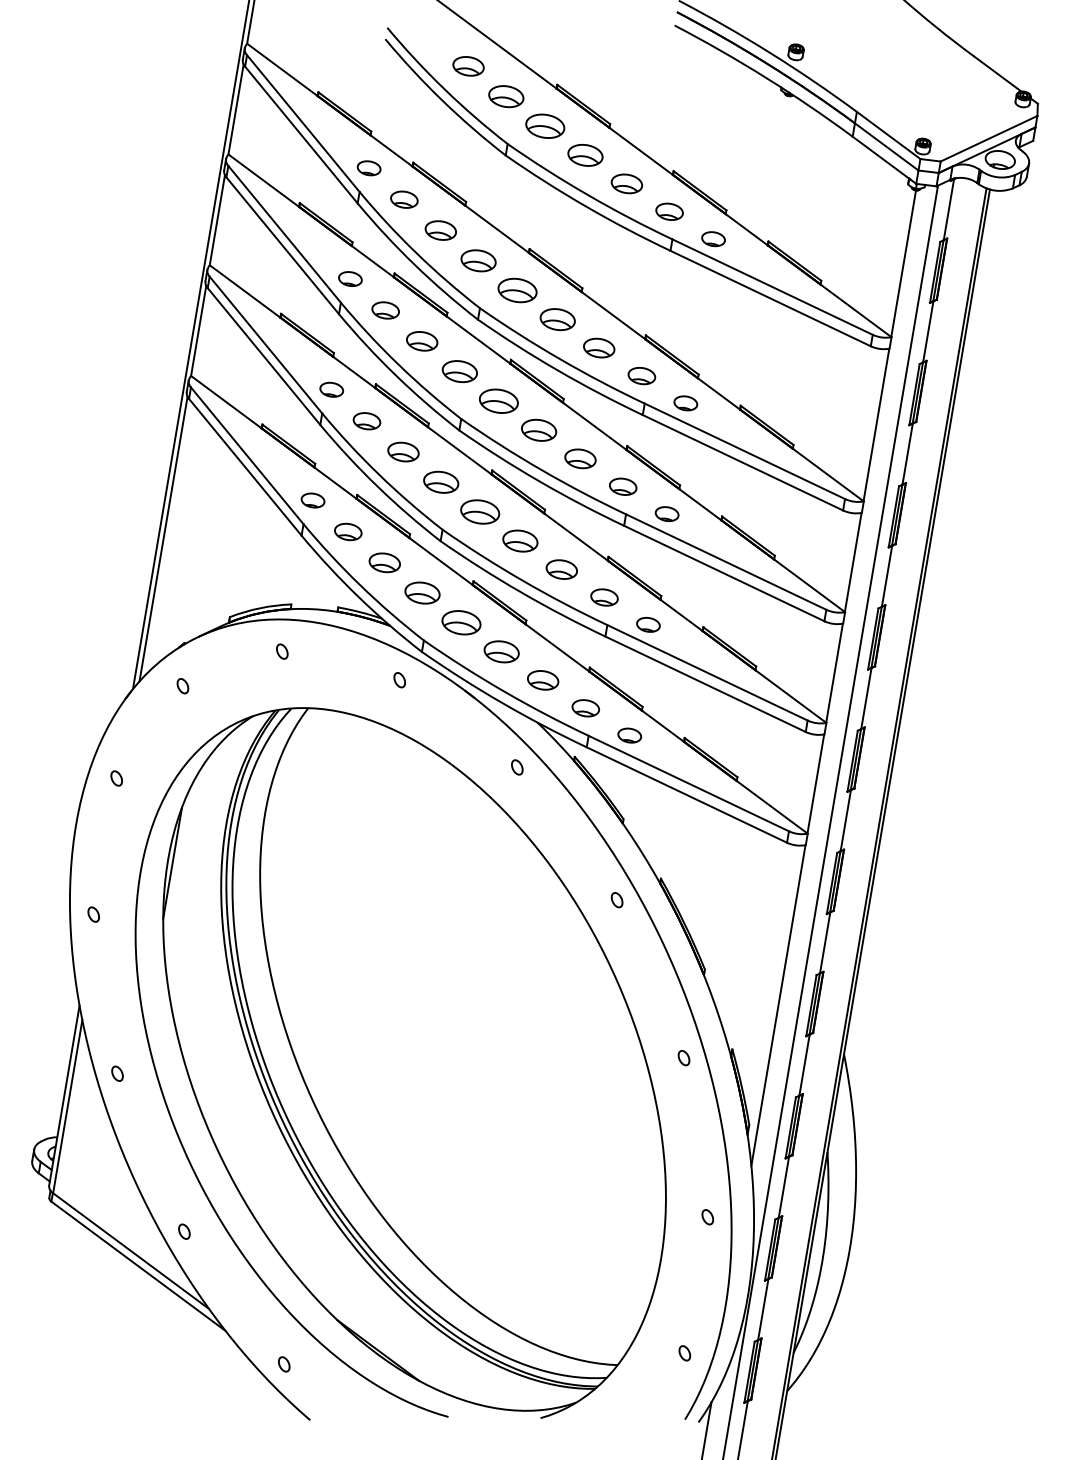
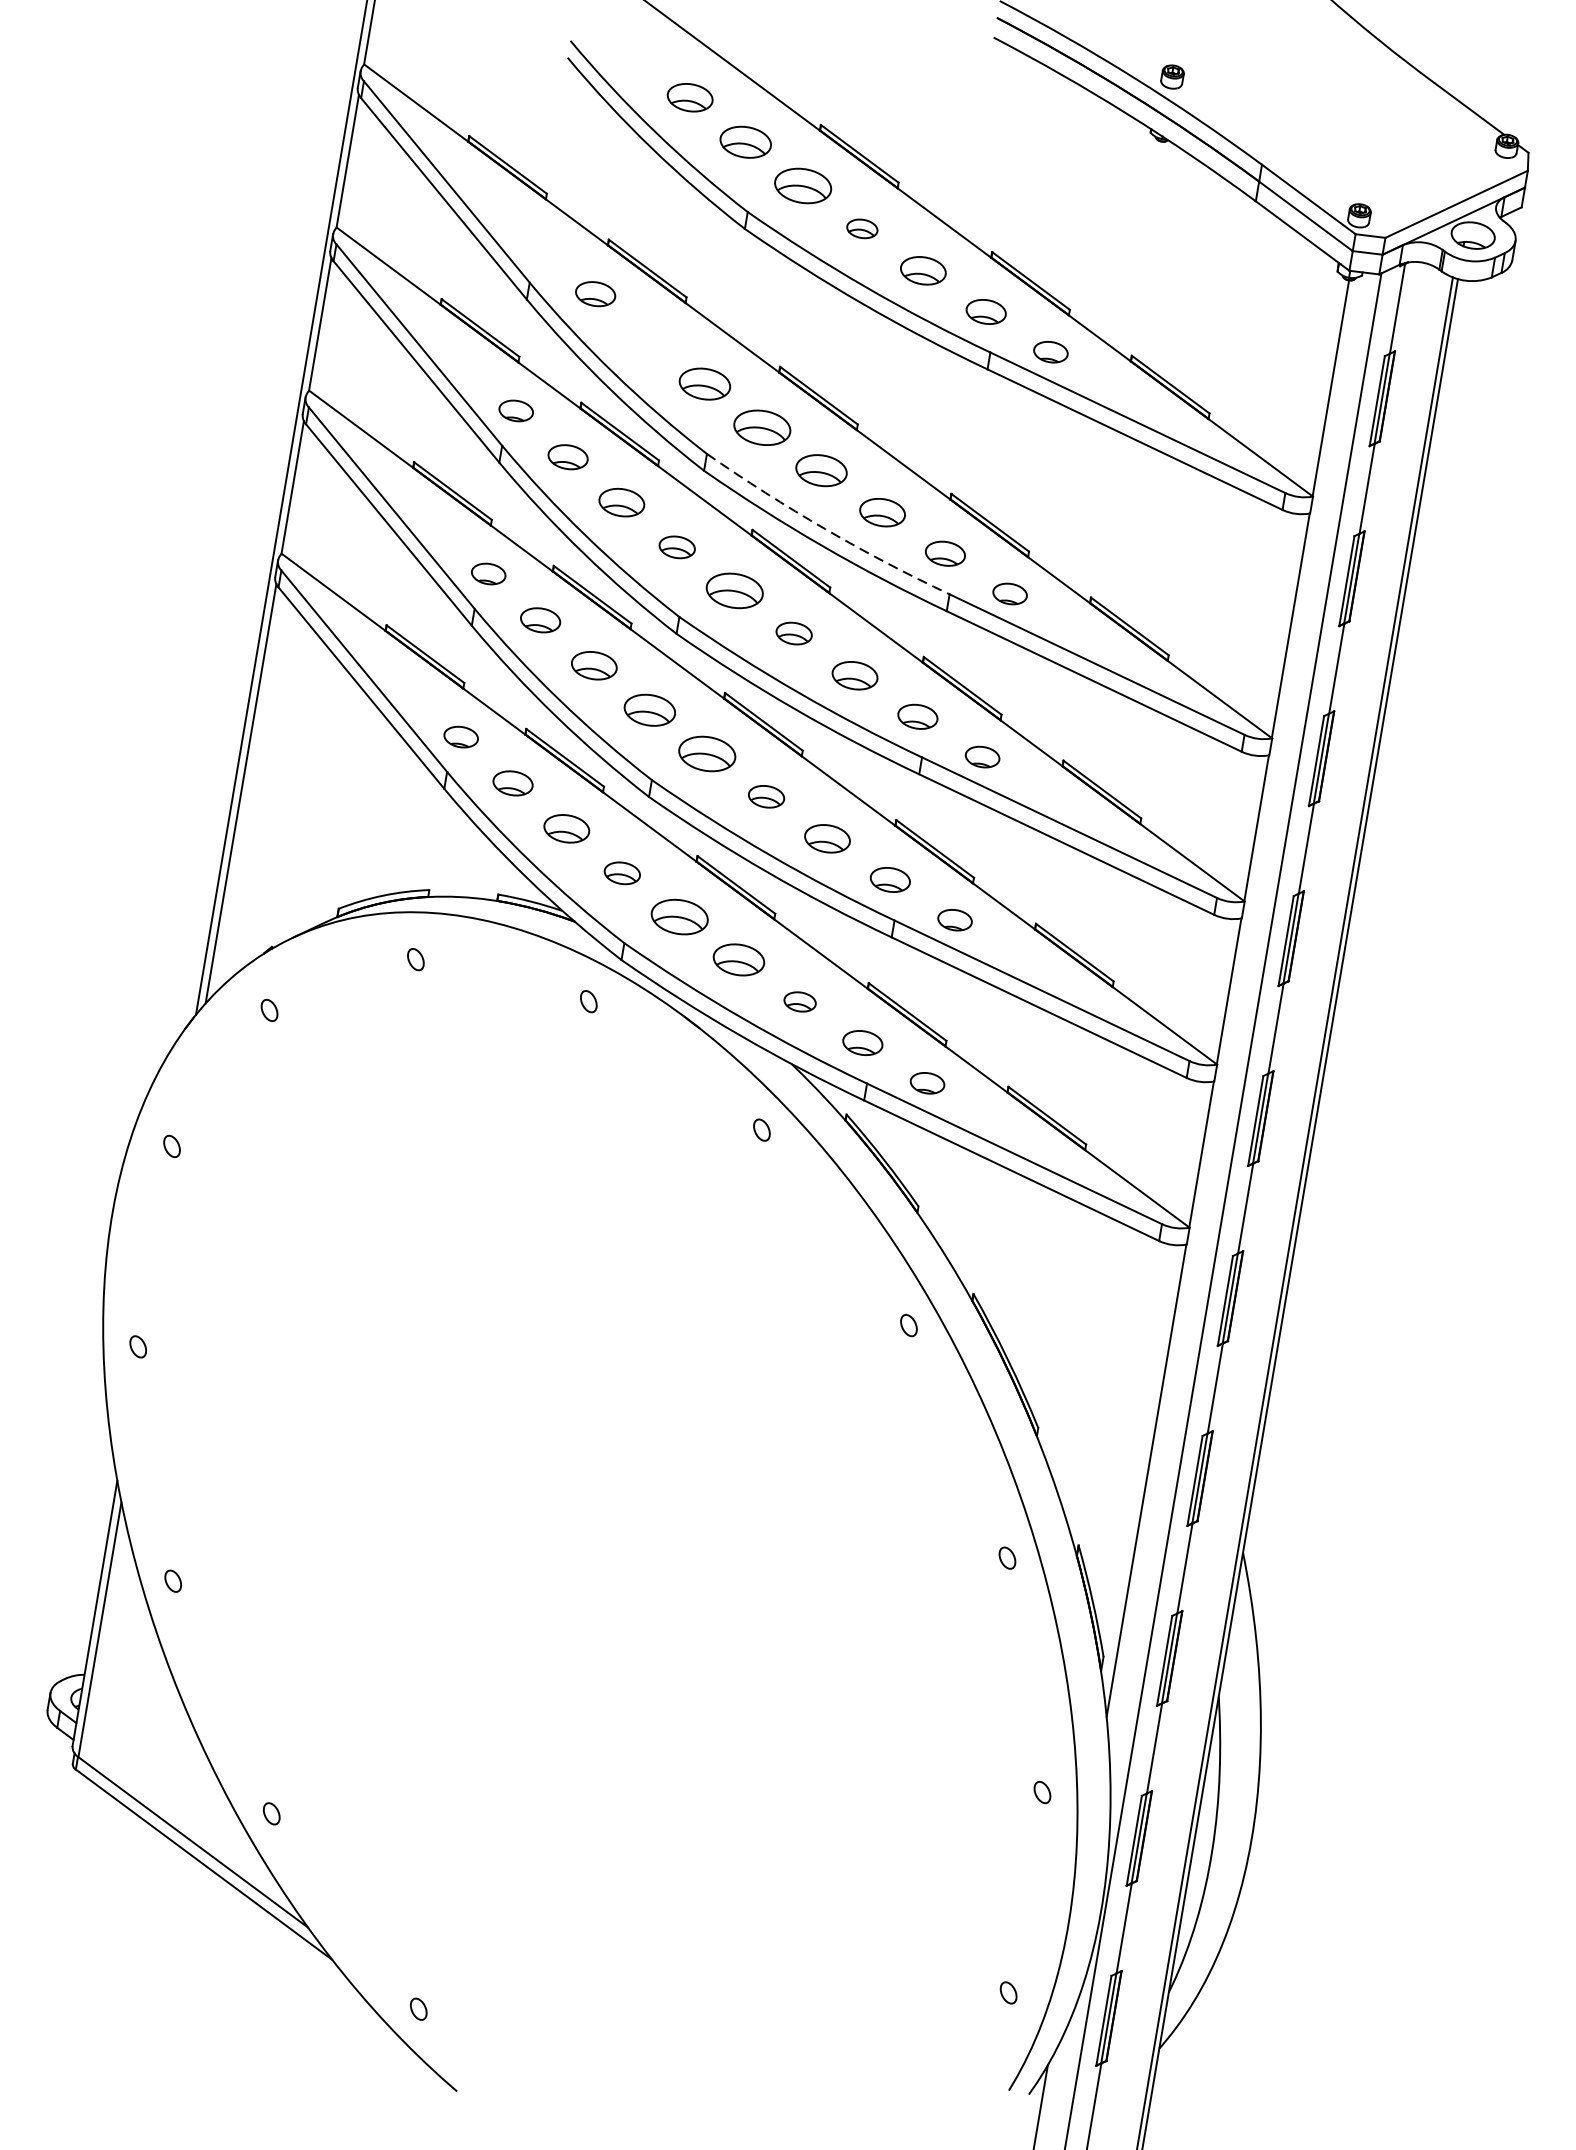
part: (585, 155) -> (862, 228), size x0.6
part: (368, 168) -> (542, 248), removed
part: (440, 230) -> (648, 339), removed
arc: (560, 359) -> (825, 529), solid -> dashed
part: (459, 371) -> (676, 547), size x0.7
part: (539, 429) -> (794, 632), size x0.7
part: (520, 540) -> (766, 795), size x0.7
part: (422, 592) -> (622, 872), size x0.7
part: (543, 680) -> (800, 1002), size x0.7
part: (400, 1062) -> (589, 1564), removed

